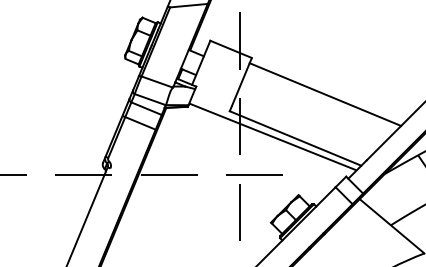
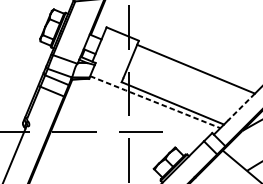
line: (273, 137) -> (155, 102), solid -> dashed
line: (383, 143) -> (241, 107), solid -> dashed

